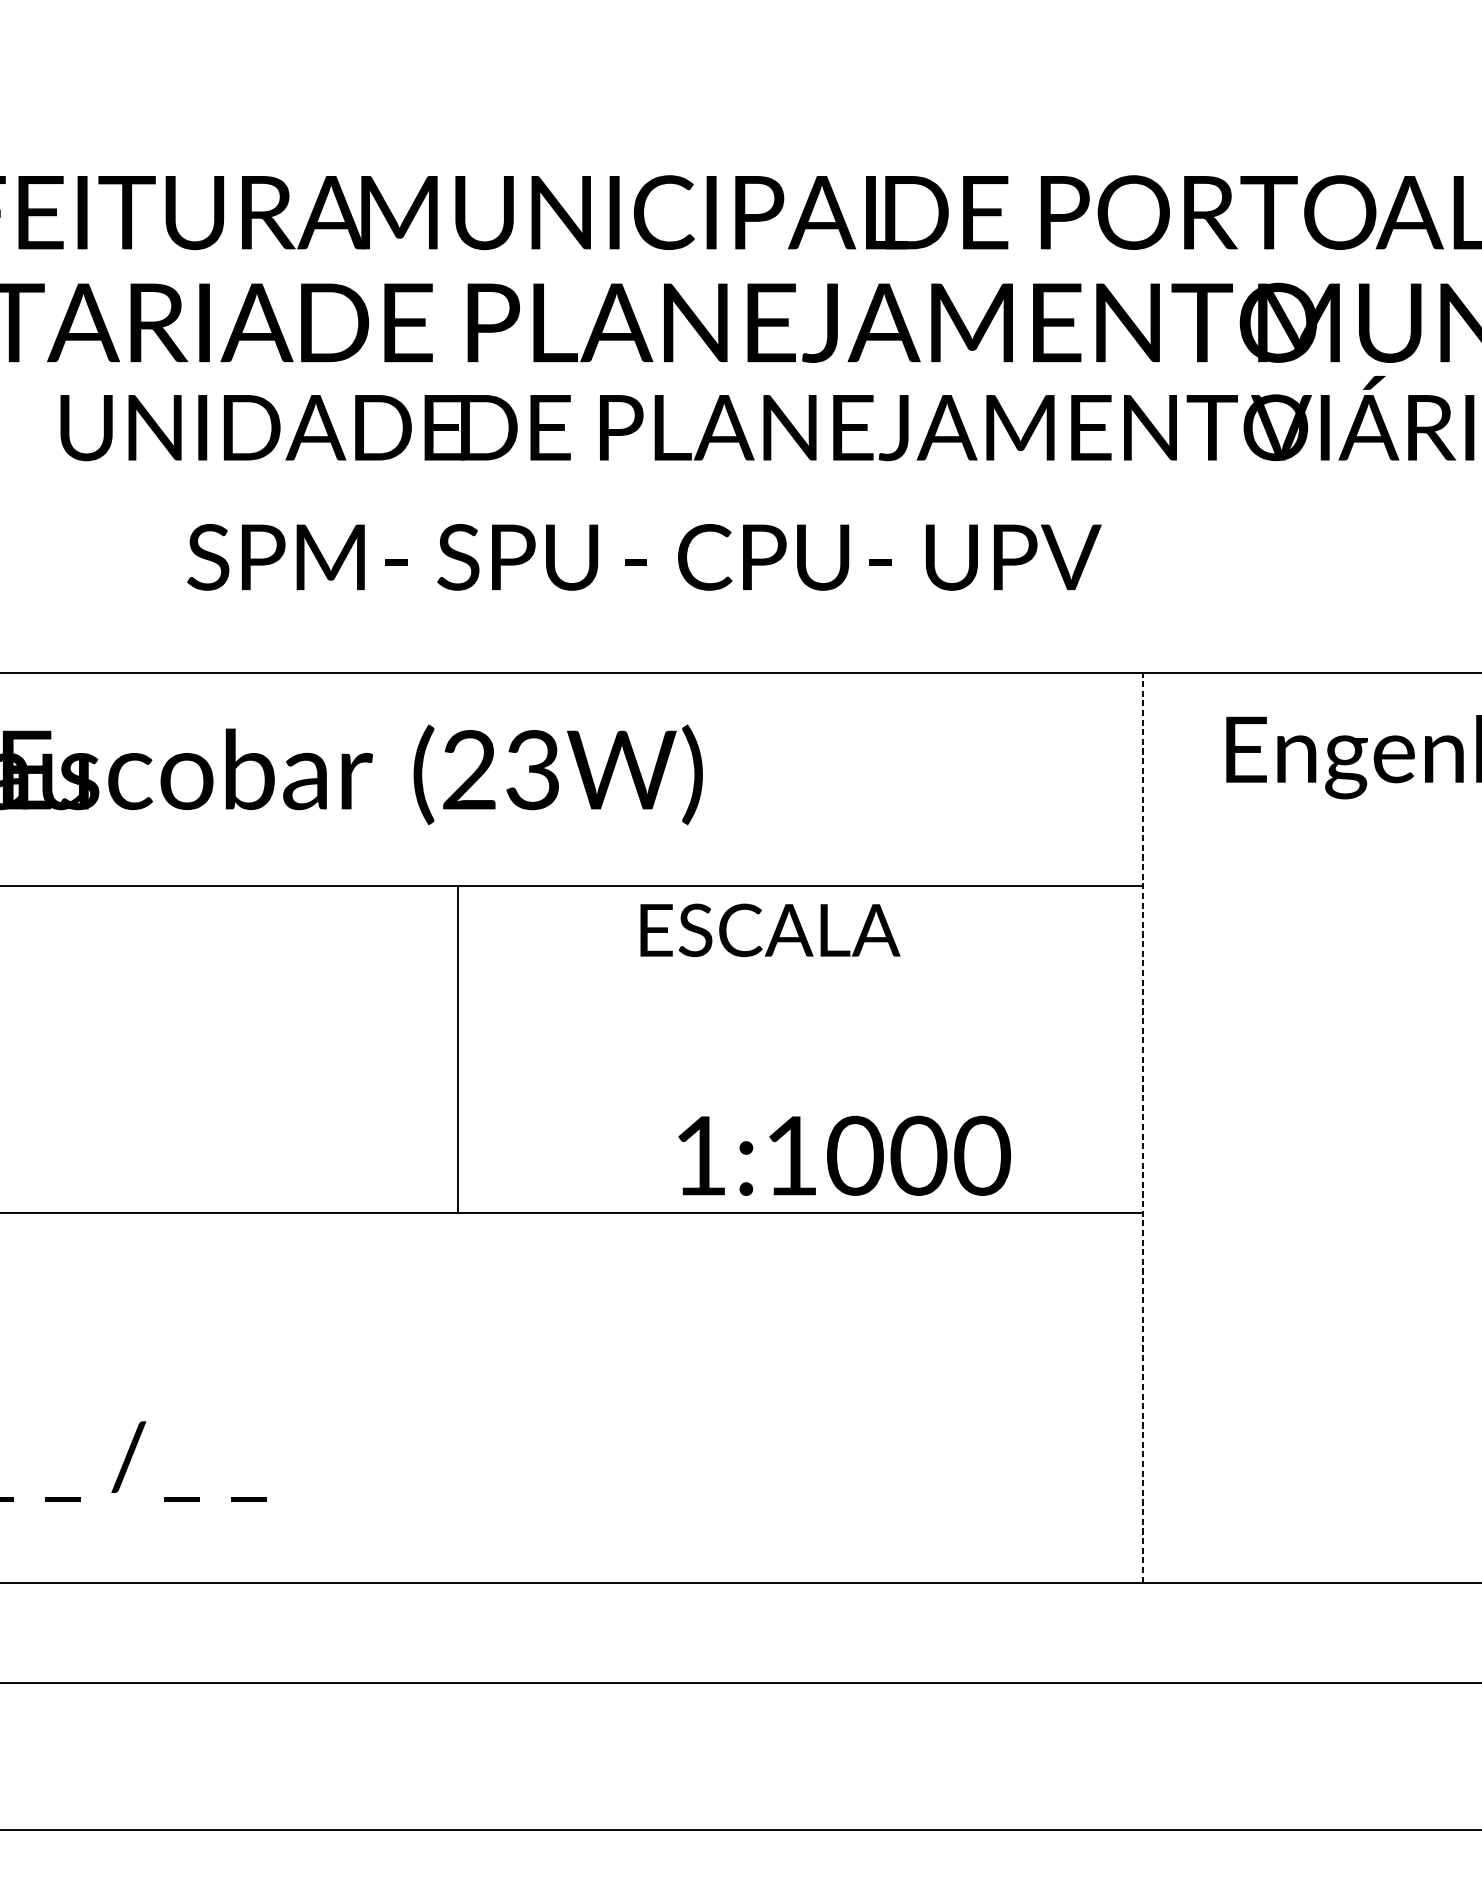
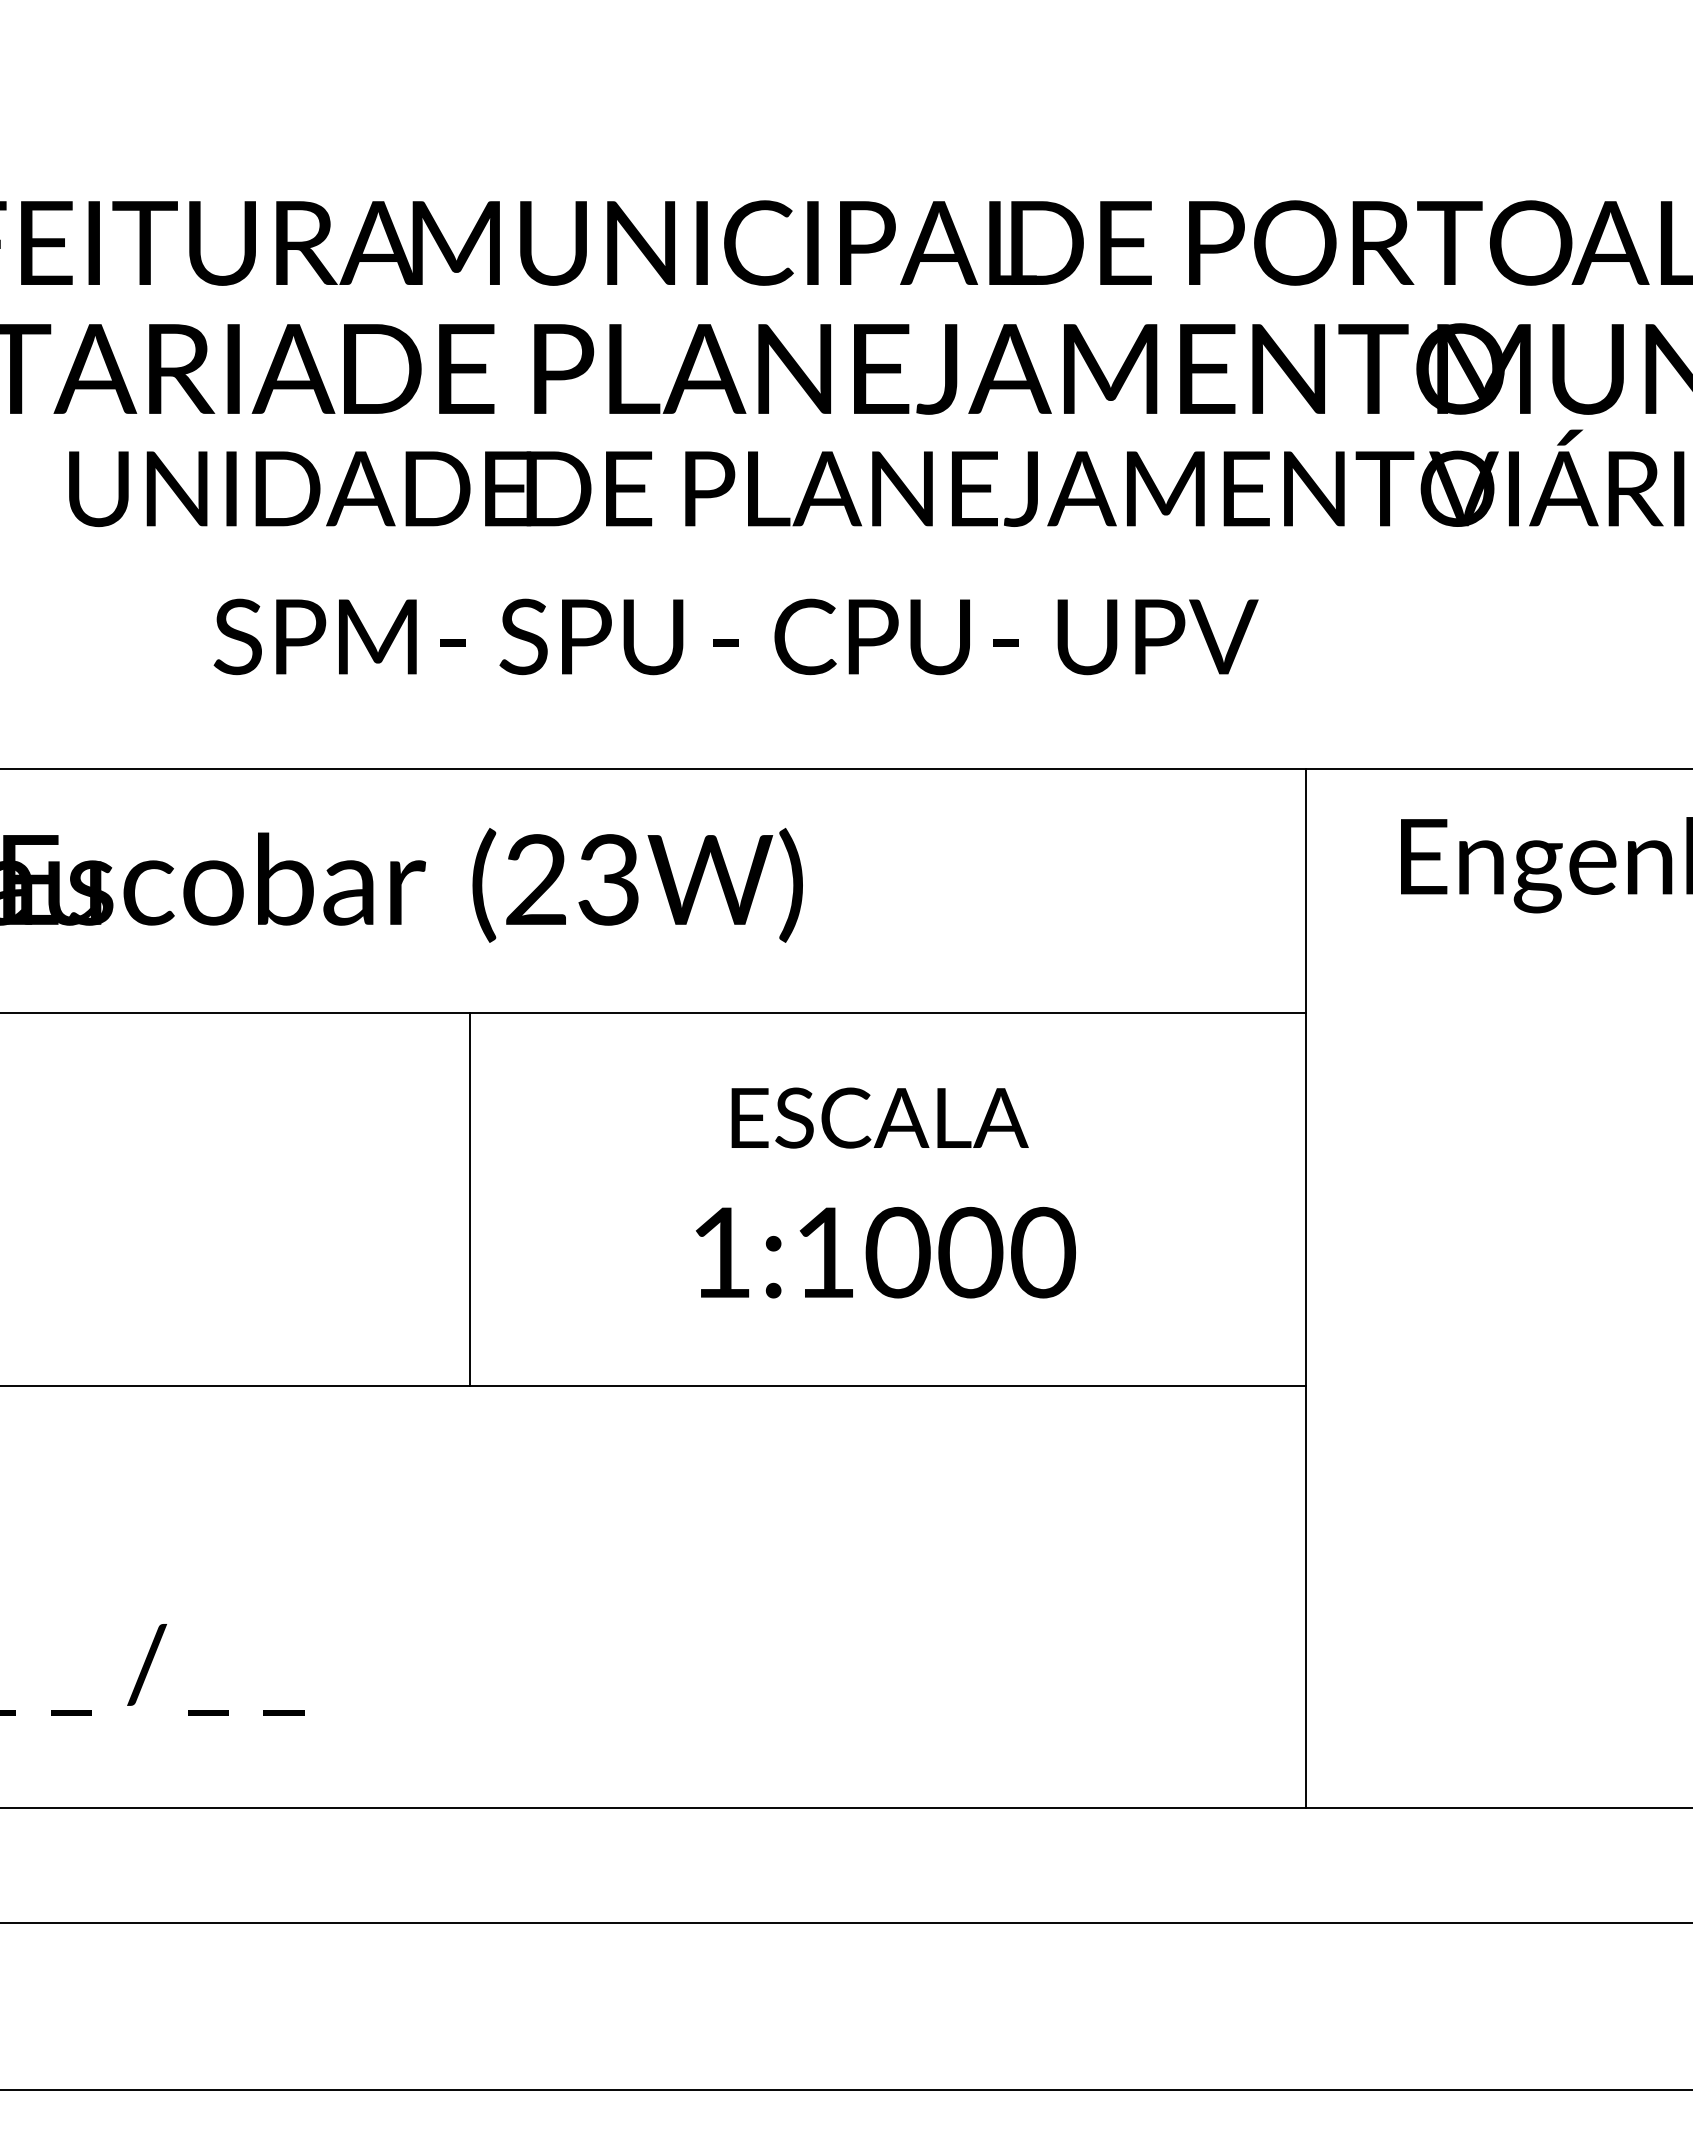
text: (769, 929) -> (879, 1117), moved
line: (458, 1049) -> (470, 1199), moved
line: (1142, 1127) -> (1305, 1288), dashed -> solid
text: (844, 1155) -> (885, 1252), moved

